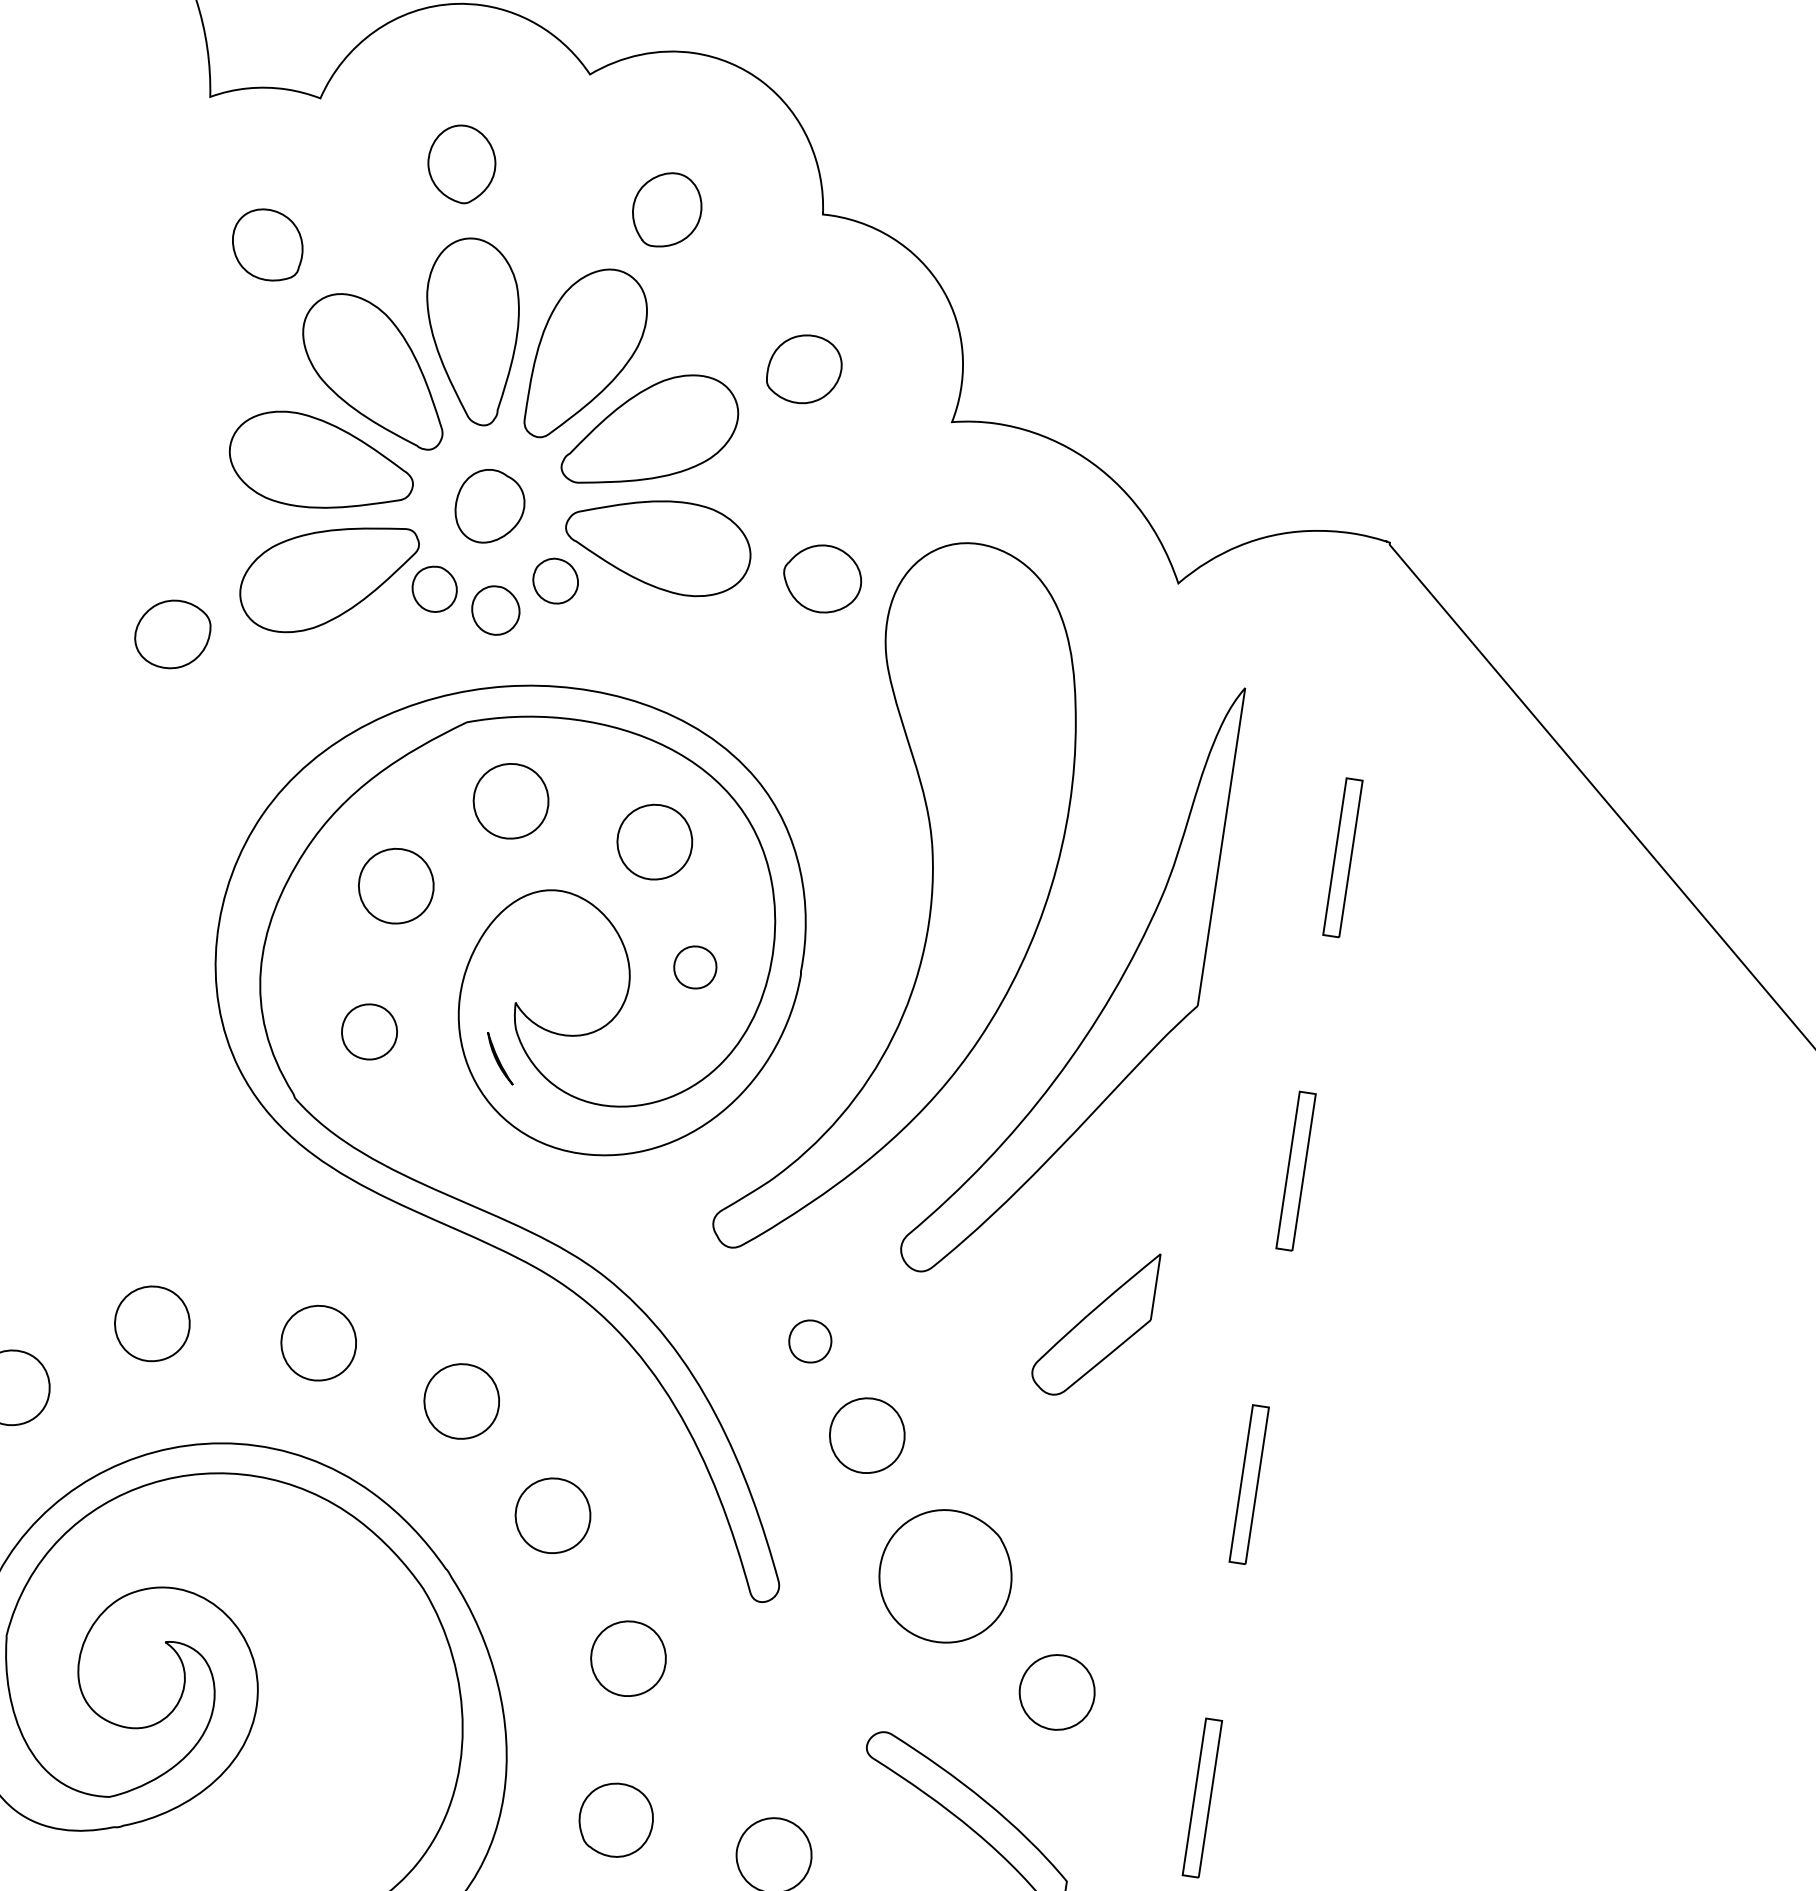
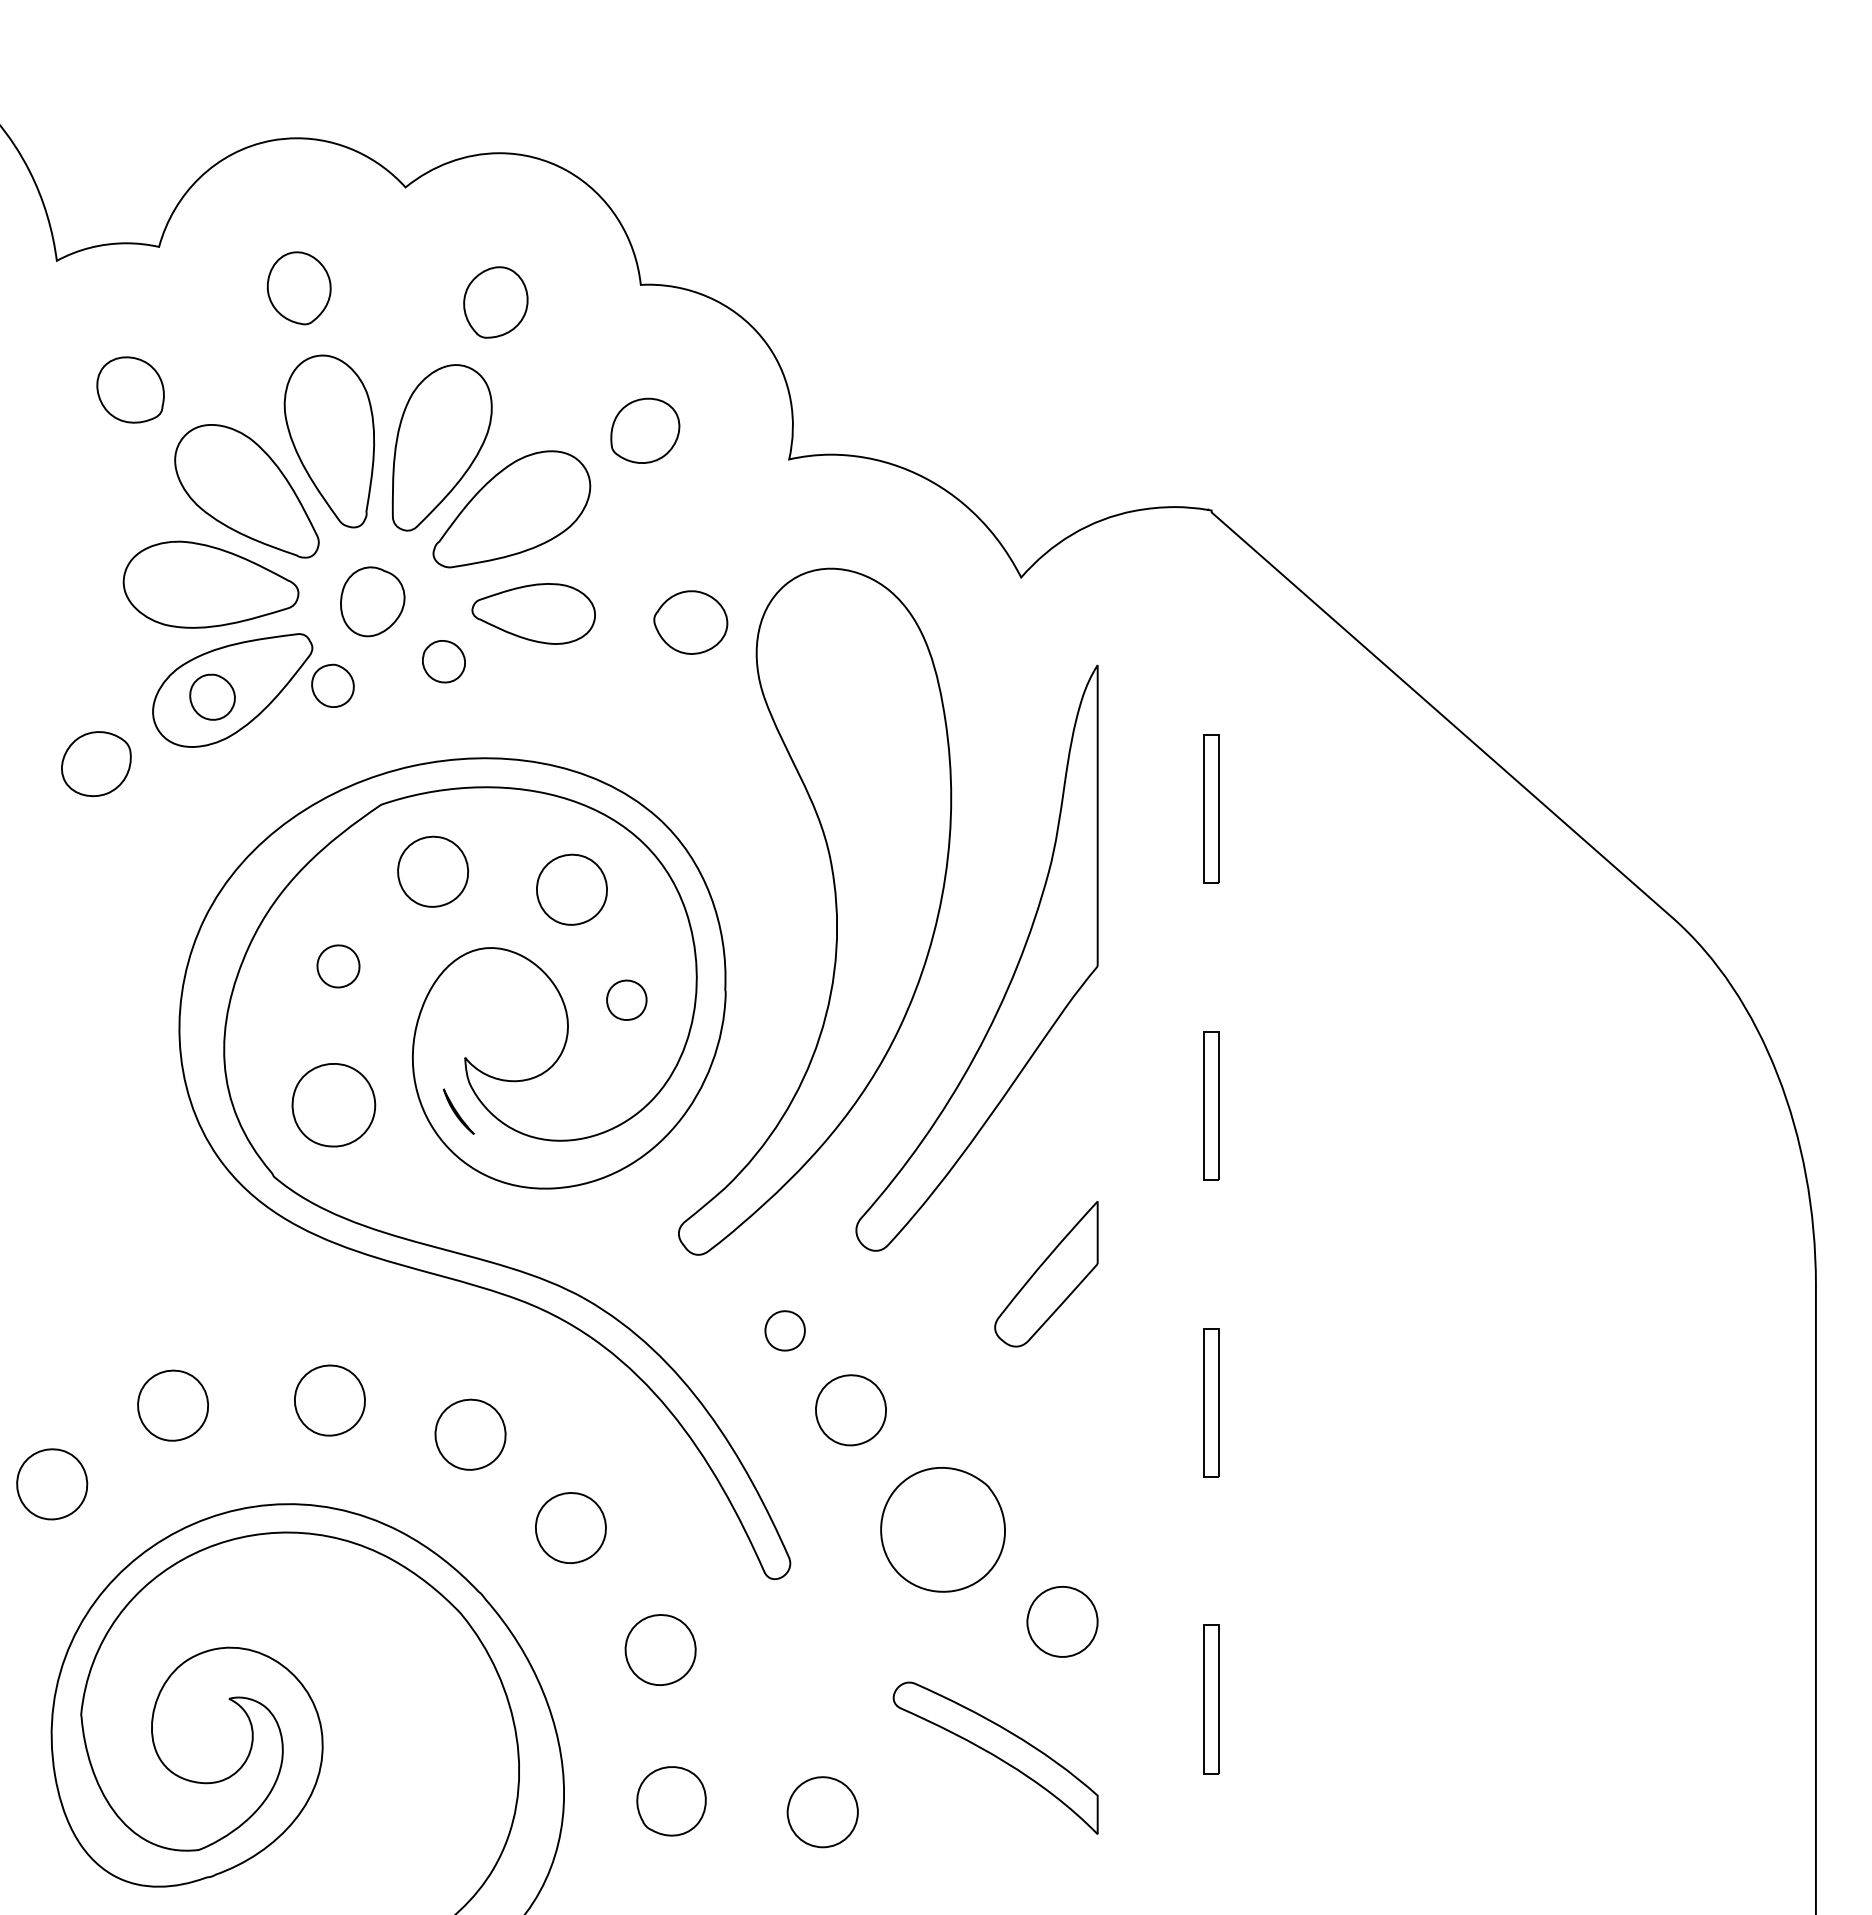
part: (657, 544) -> (533, 613), size x0.7
part: (495, 609) -> (212, 696), moved
part: (396, 886) -> (338, 966), size x0.6
part: (369, 1031) -> (333, 1104), size x1.6

